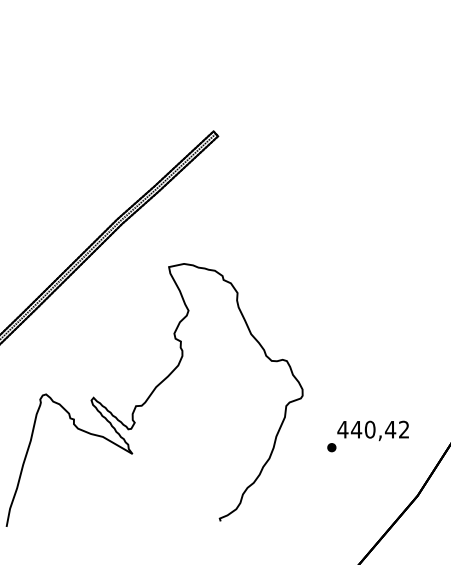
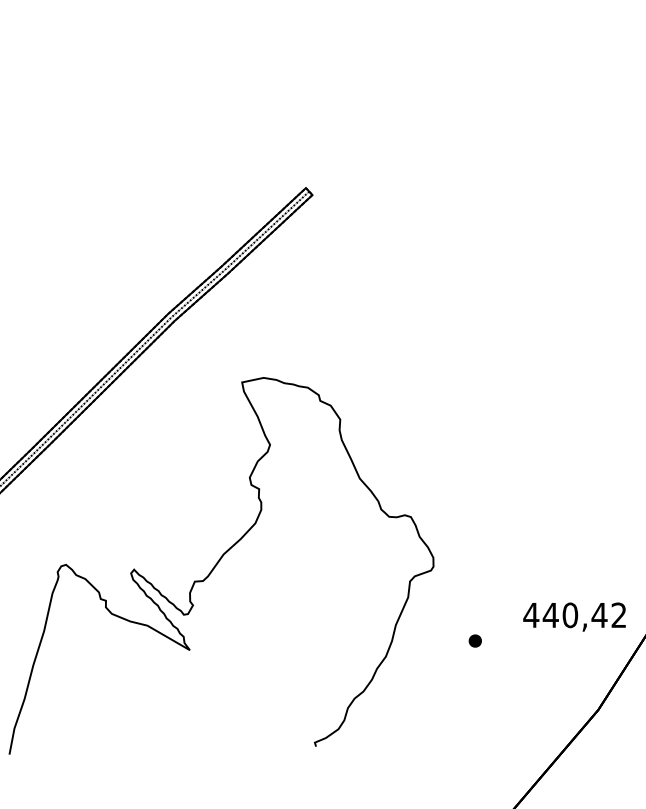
text: (372, 430) -> (573, 616), moved

